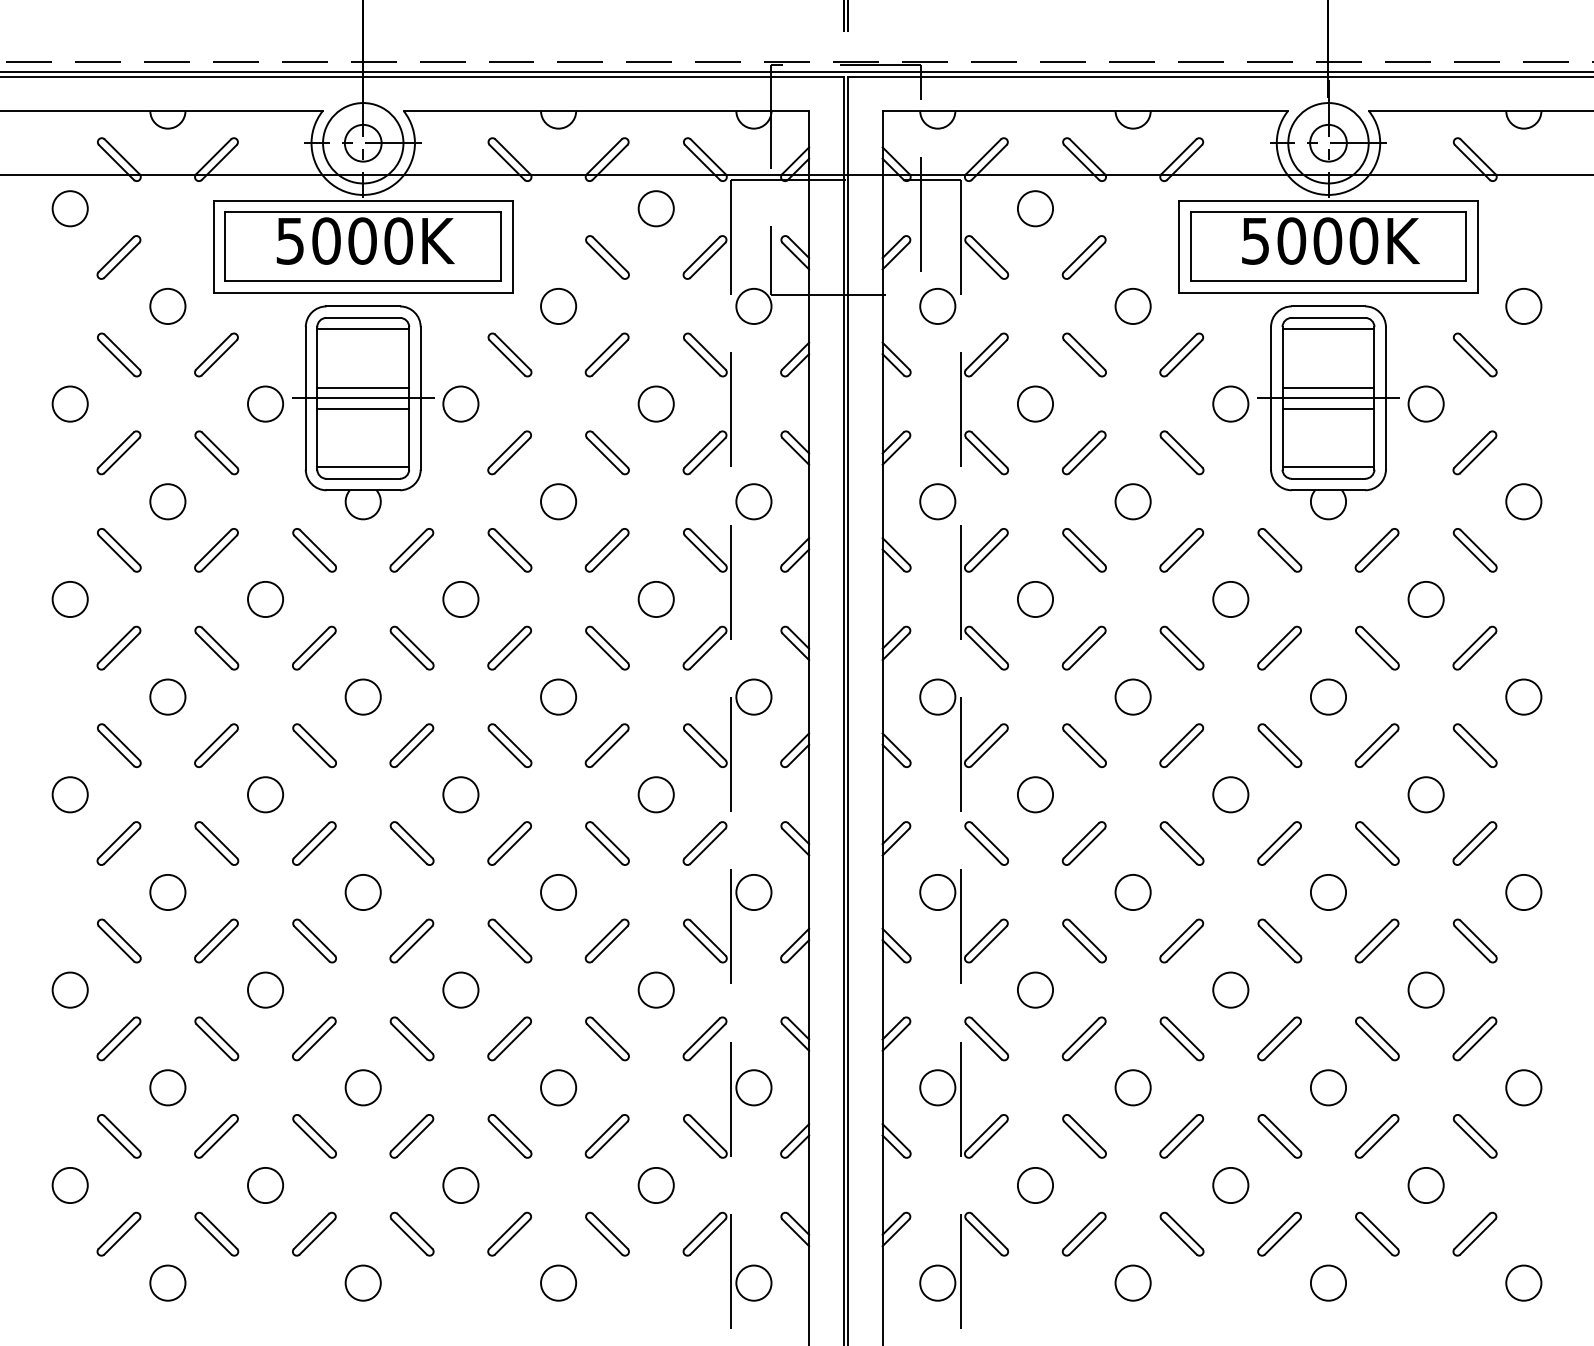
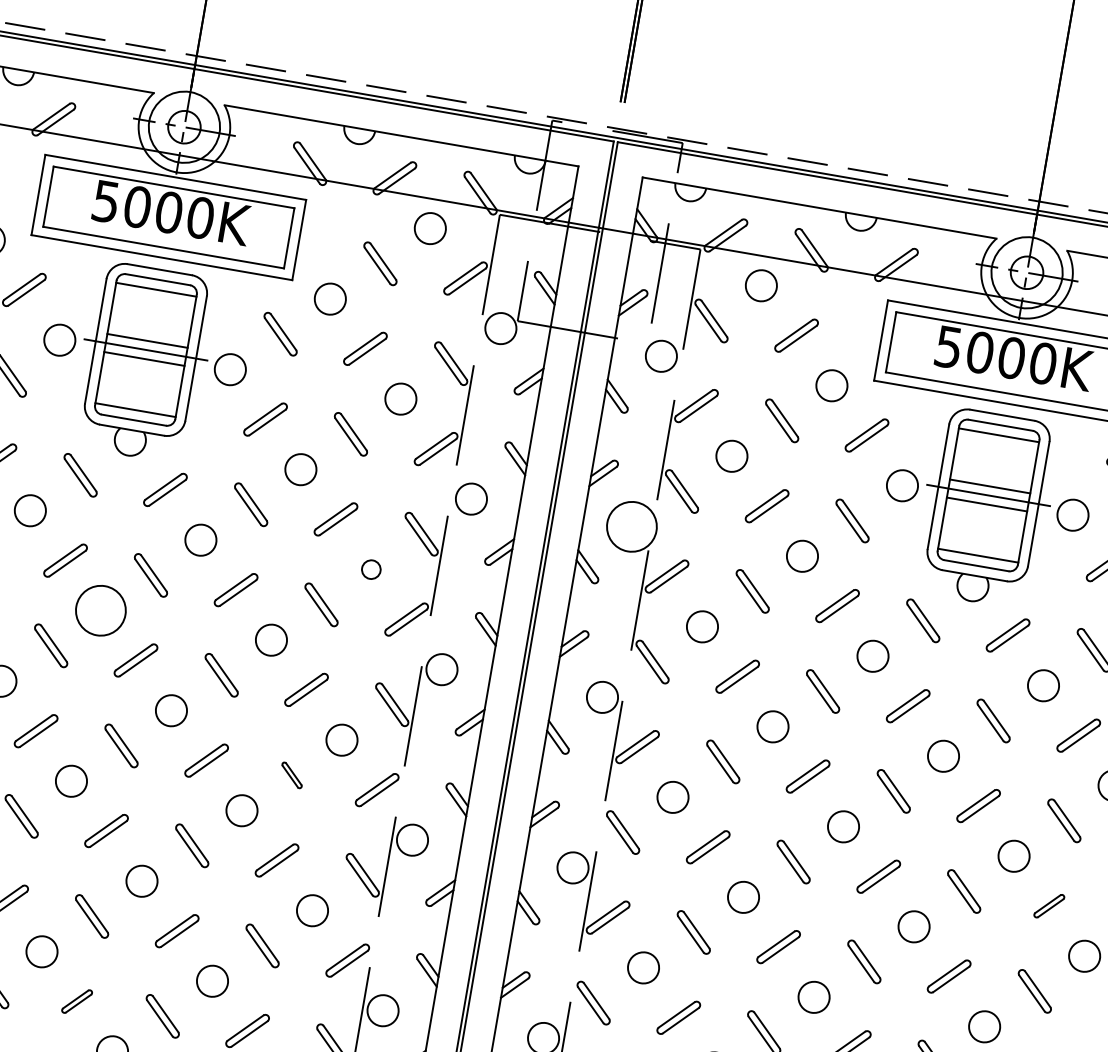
circle: (937, 501) -> (631, 526), size x1.6
circle: (655, 599) -> (370, 569), size x0.6
circle: (362, 696) -> (100, 610), size x1.6
part: (607, 843) -> (292, 775), size x0.6
part: (1474, 843) -> (1048, 906), size x0.7
part: (411, 1136) -> (76, 1001), size x0.7

